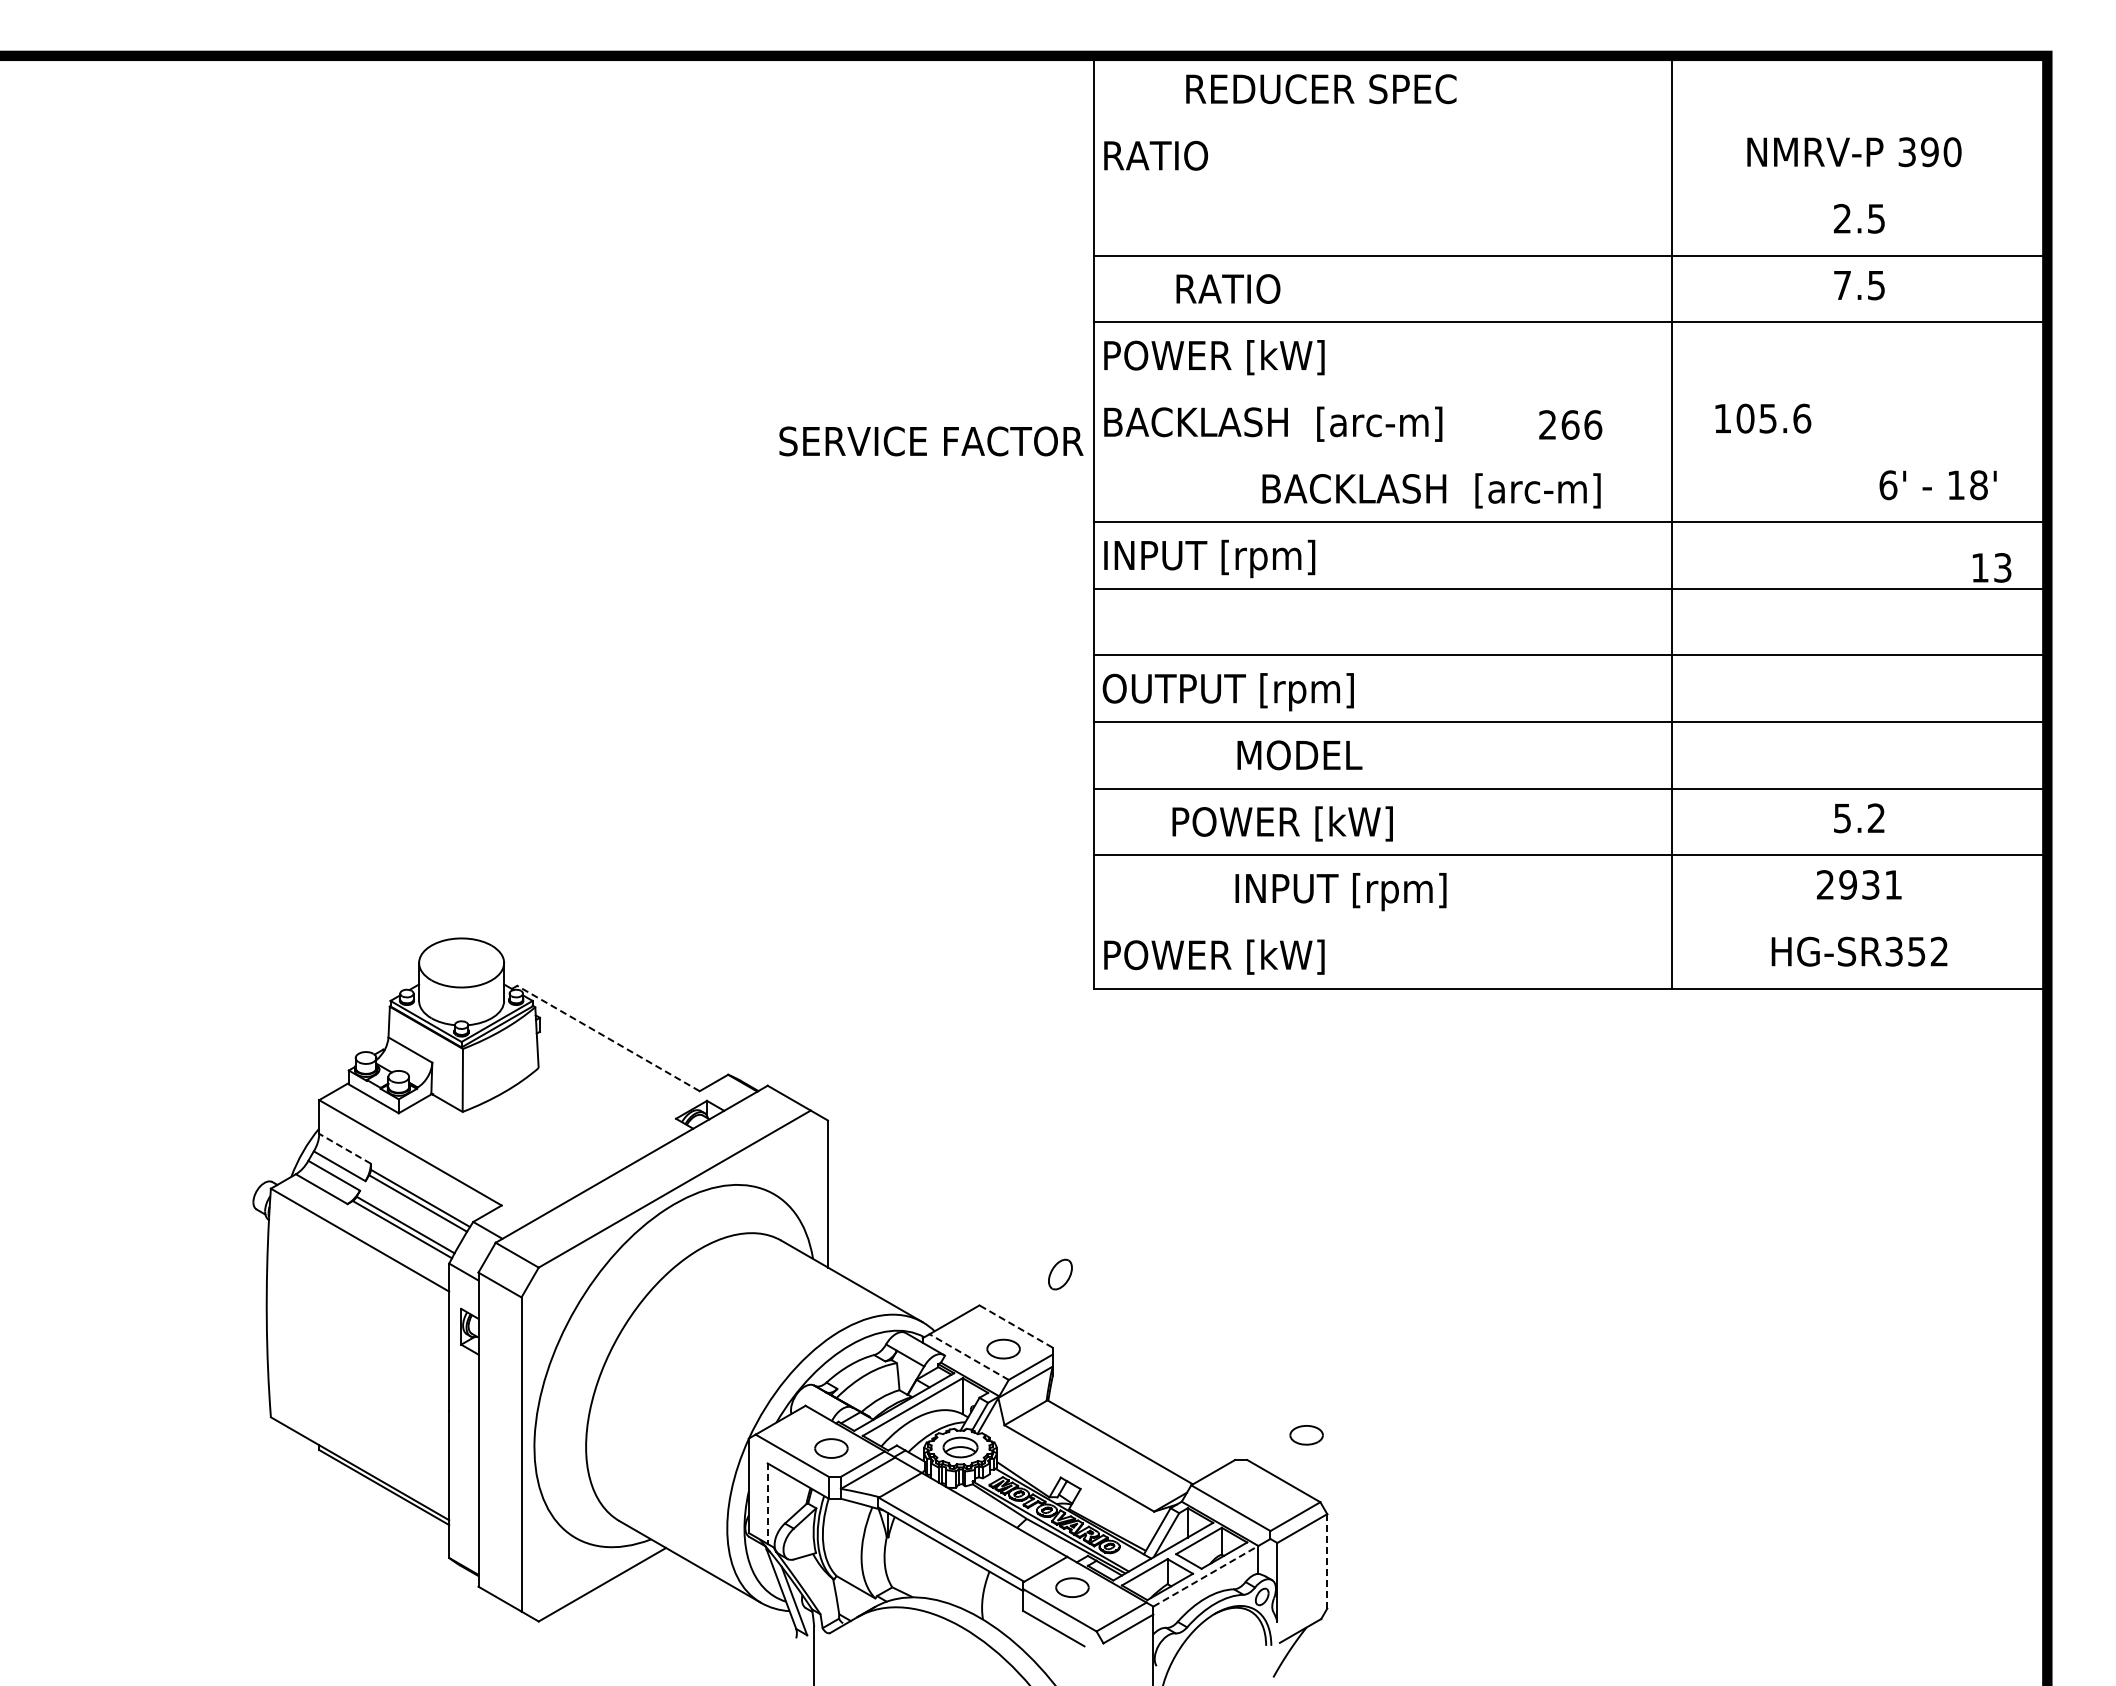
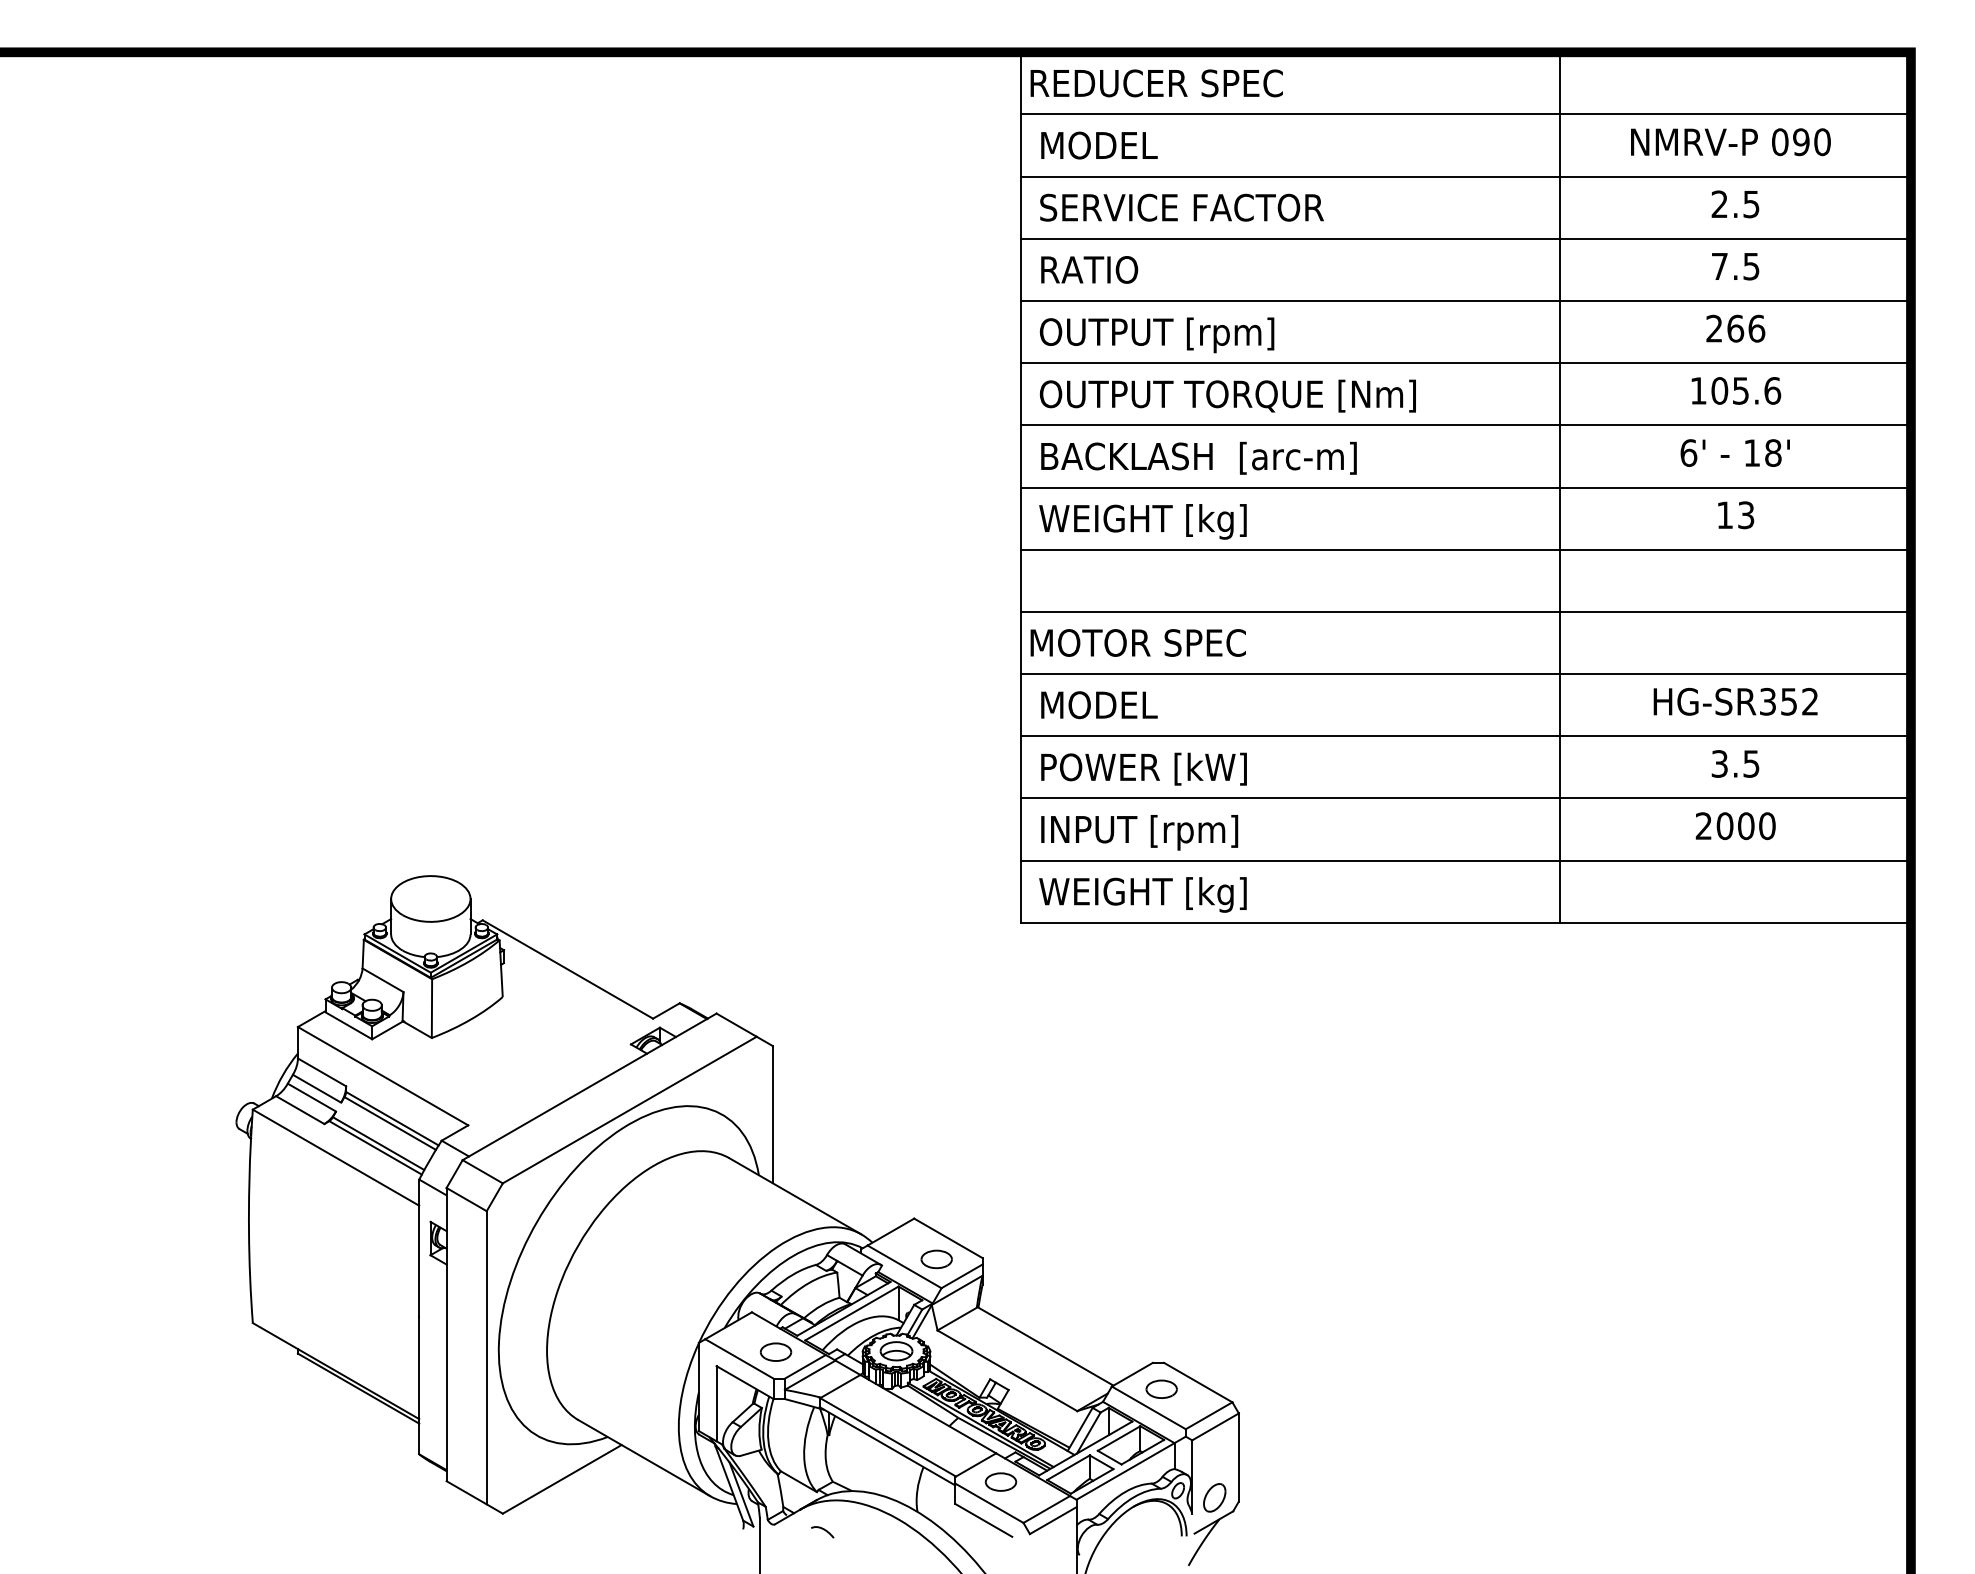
text: (1321, 89) -> (1156, 83), moved
line: (1570, 122) -> (1465, 114), added
text: (1907, 152) -> (1780, 142), 390 -> 090
text: (1172, 155) -> (1094, 145), RATIO -> MODEL
line: (1570, 189) -> (1465, 177), added
text: (1228, 288) -> (1089, 269), moved
text: (1234, 359) -> (1152, 335), POWER [kW] -> OUTPUT [rpm]
line: (1570, 388) -> (1465, 362), added
text: (1763, 418) -> (1736, 390), moved
text: (1310, 423) -> (1223, 395), BACKLASH  [arc-m] -> OUTPUT TORQUE [Nm]
text: (1570, 424) -> (1735, 328), moved
text: (931, 441) -> (1182, 207), moved
line: (1570, 455) -> (1465, 425), added
text: (1937, 485) -> (1734, 453), moved
text: (1431, 490) -> (1198, 457), moved
text: (1219, 558) -> (1138, 521), INPUT [rpm] -> WEIGHT [kg]
text: (1991, 567) -> (1735, 514), moved
text: (1227, 692) -> (1145, 646), OUTPUT [rpm] -> MOTOR SPEC
text: (1299, 755) -> (1099, 705), moved
text: (1859, 818) -> (1735, 764), 5.2 -> 3.5
text: (1282, 823) -> (1143, 768), moved
text: (1870, 884) -> (1745, 825), 2931 -> 2000
text: (1340, 892) -> (1139, 833), moved
line: (1570, 921) -> (1465, 860), added
text: (1859, 951) -> (1735, 701), moved
text: (1219, 958) -> (1138, 894), POWER [kW] -> WEIGHT [kg]
line: (608, 1038) -> (567, 969), dashed -> solid
line: (345, 1148) -> (322, 1072), dashed -> solid
part: (1060, 1274) -> (1214, 1497), moved
line: (1015, 1326) -> (947, 1238), dashed -> solid
line: (969, 1357) -> (904, 1267), dashed -> solid
part: (1306, 1435) -> (1161, 1389), moved
line: (767, 1504) -> (716, 1404), dashed -> solid
line: (1327, 1560) -> (1239, 1456), dashed -> solid
line: (1205, 1576) -> (1125, 1471), dashed -> solid
curve: (882, 1639) -> (823, 1530), added

